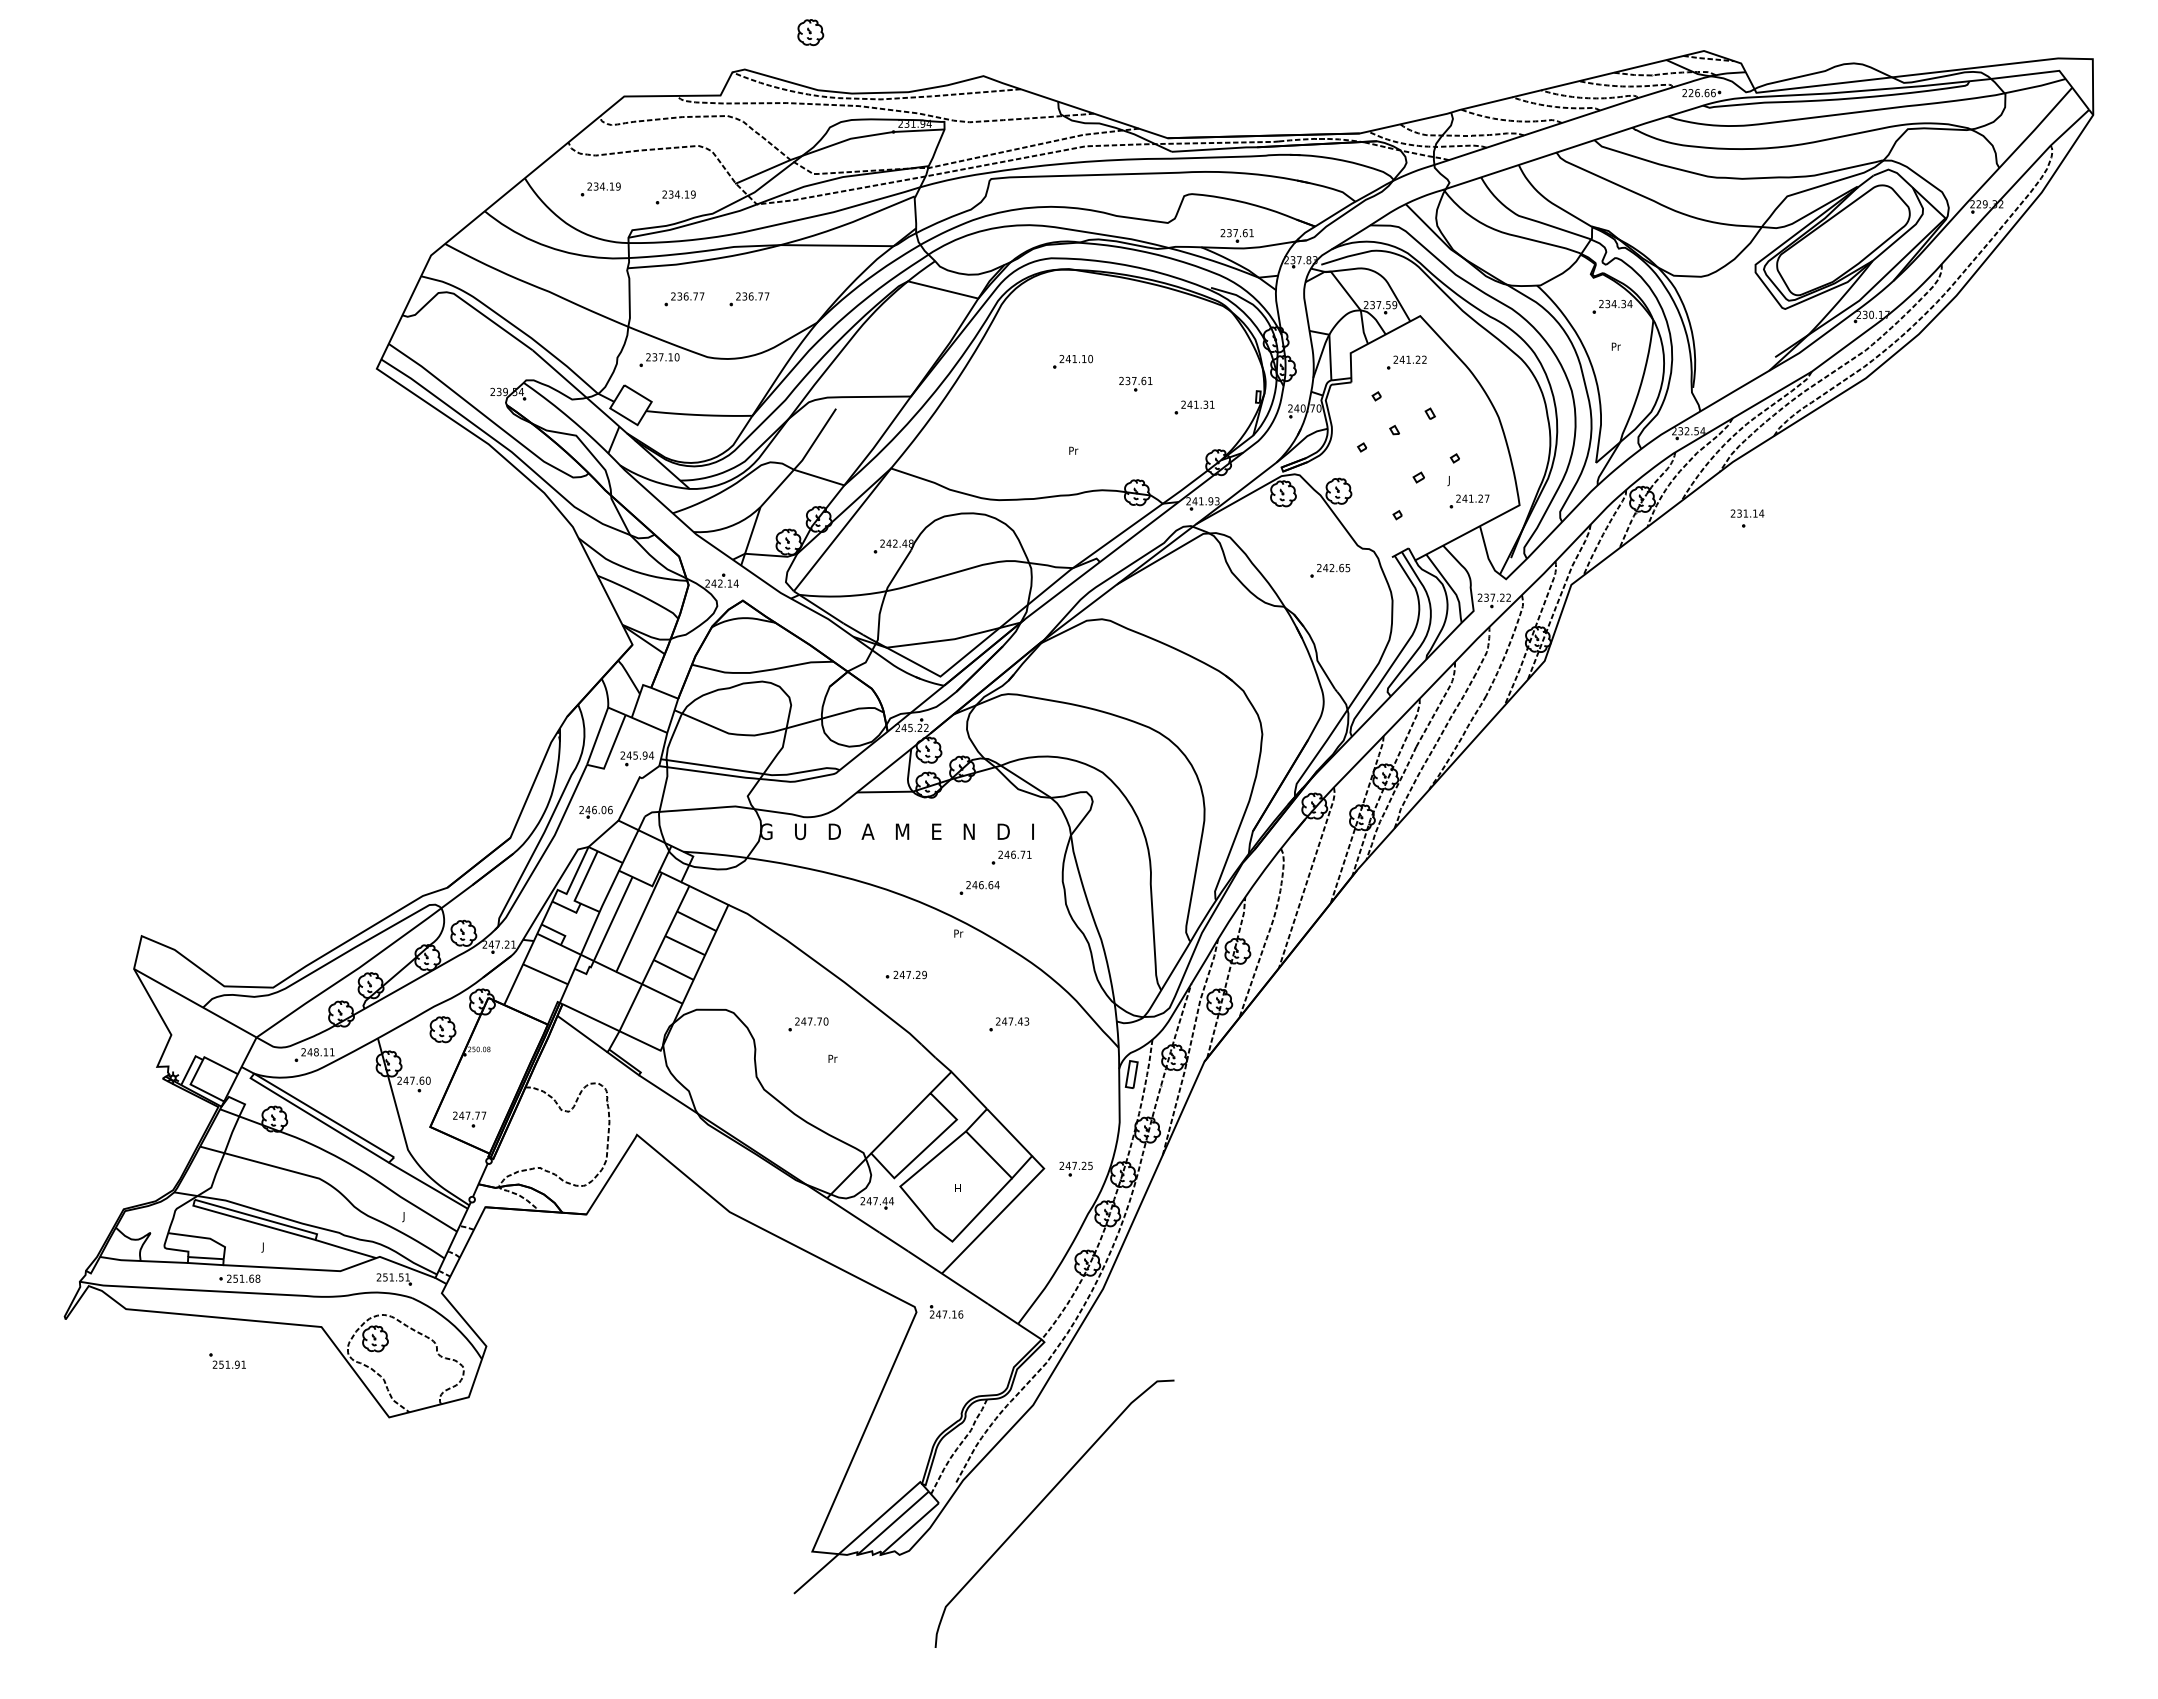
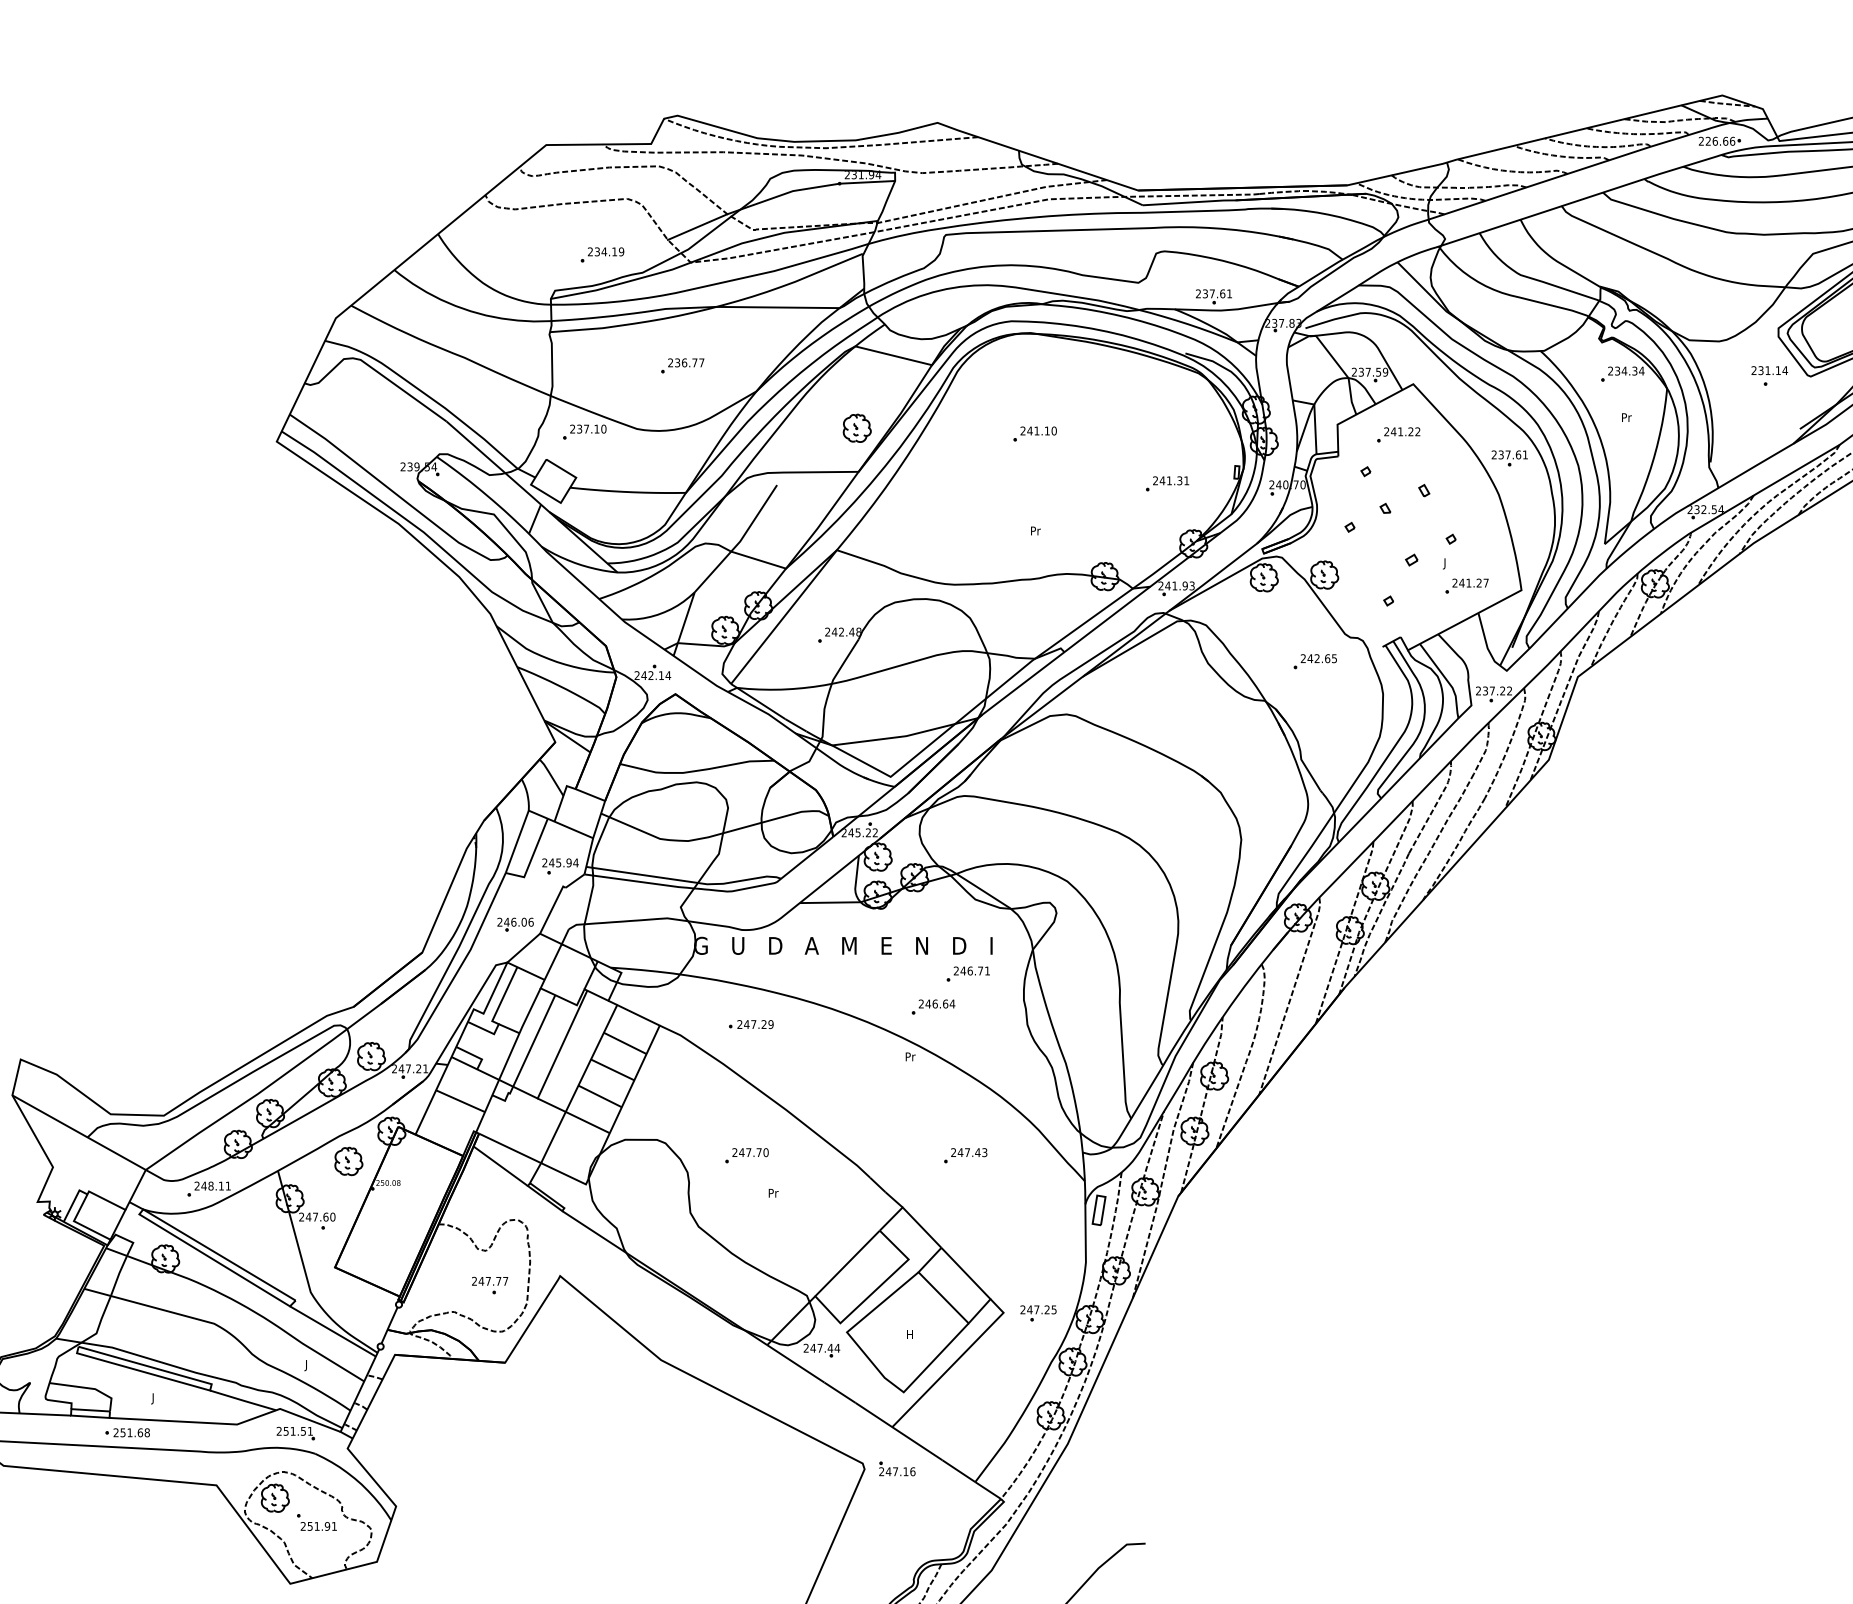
part: (810, 32) -> (856, 428), moved
part: (600, 189) -> (520, 246), removed
part: (684, 299) -> (611, 366), removed
part: (1135, 383) -> (1509, 457), moved
part: (1747, 518) -> (1769, 375), moved
part: (905, 974) -> (750, 1024), moved
part: (469, 1119) -> (489, 1285), moved
part: (227, 1360) -> (316, 1521), moved

